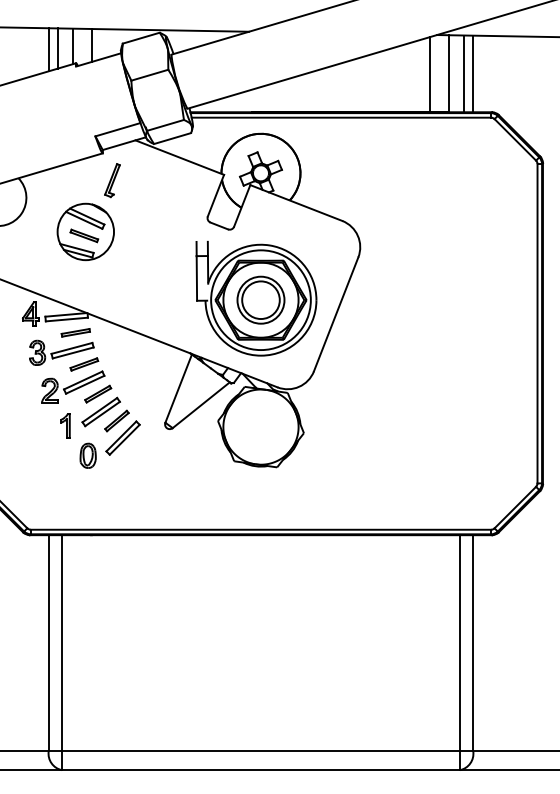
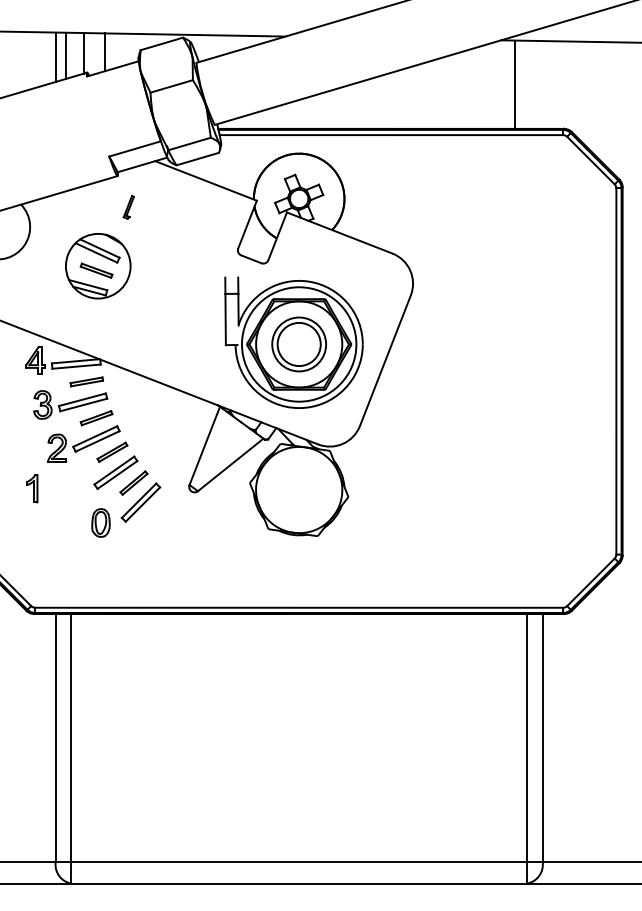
line: (463, 73) -> (531, 84), removed
line: (473, 73) -> (542, 84), removed
line: (430, 74) -> (493, 85), removed
part: (112, 180) -> (128, 207), size x0.6
part: (65, 425) -> (32, 488), moved

